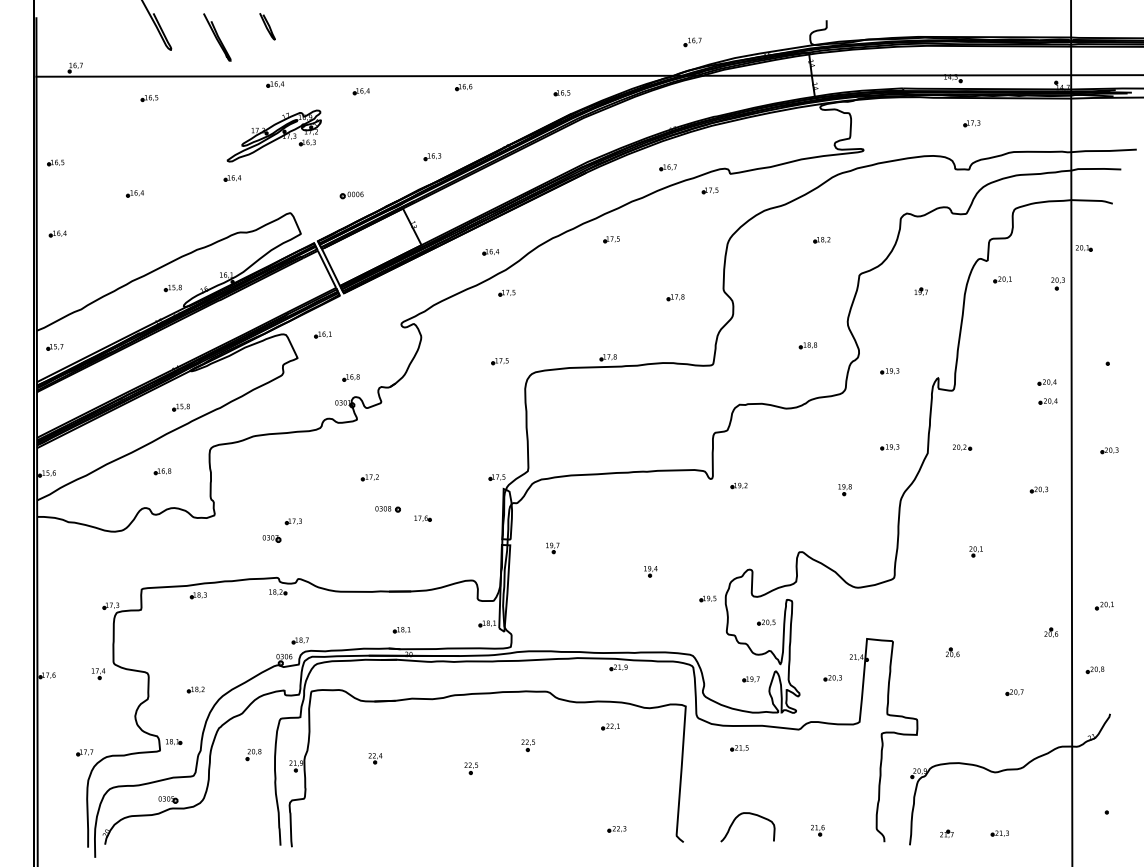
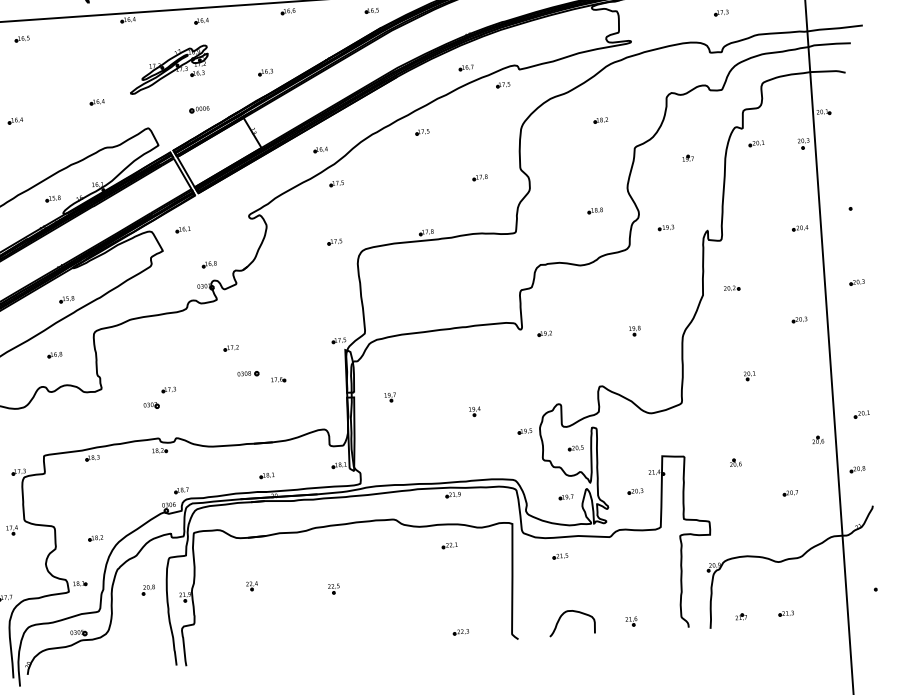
part: (273, 135) -> (168, 69), moved
part: (1047, 401) -> (801, 244), removed
part: (889, 447) -> (670, 292), removed
part: (528, 745) -> (381, 566), removed

